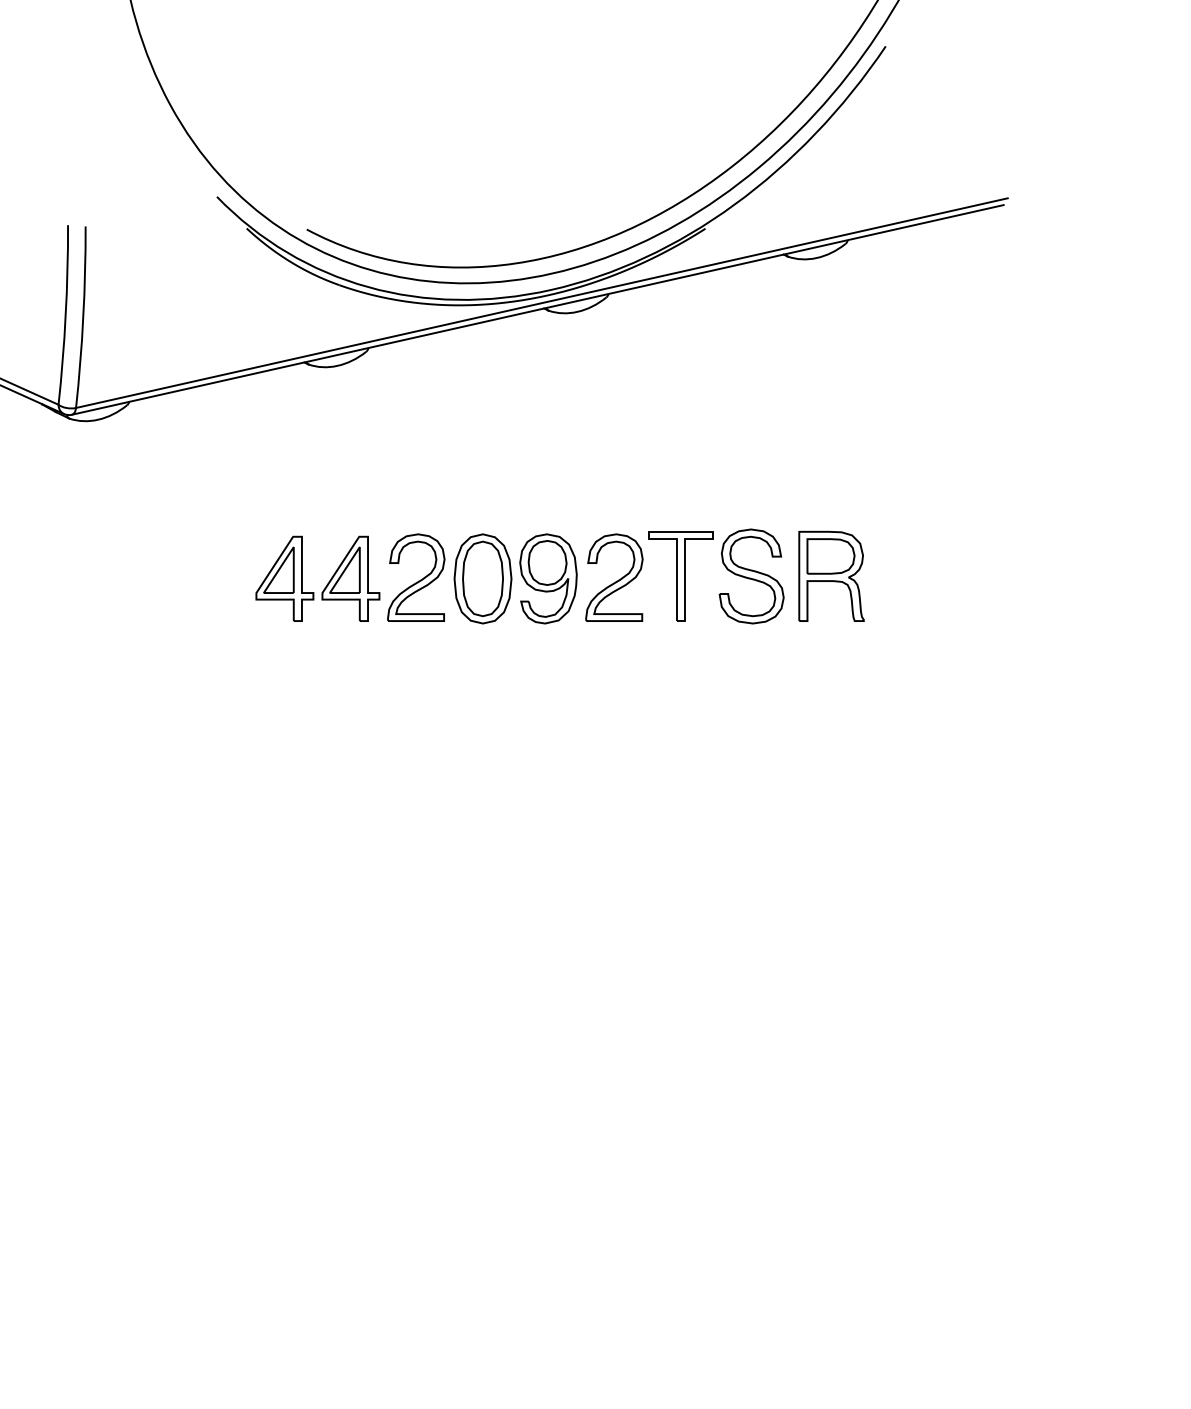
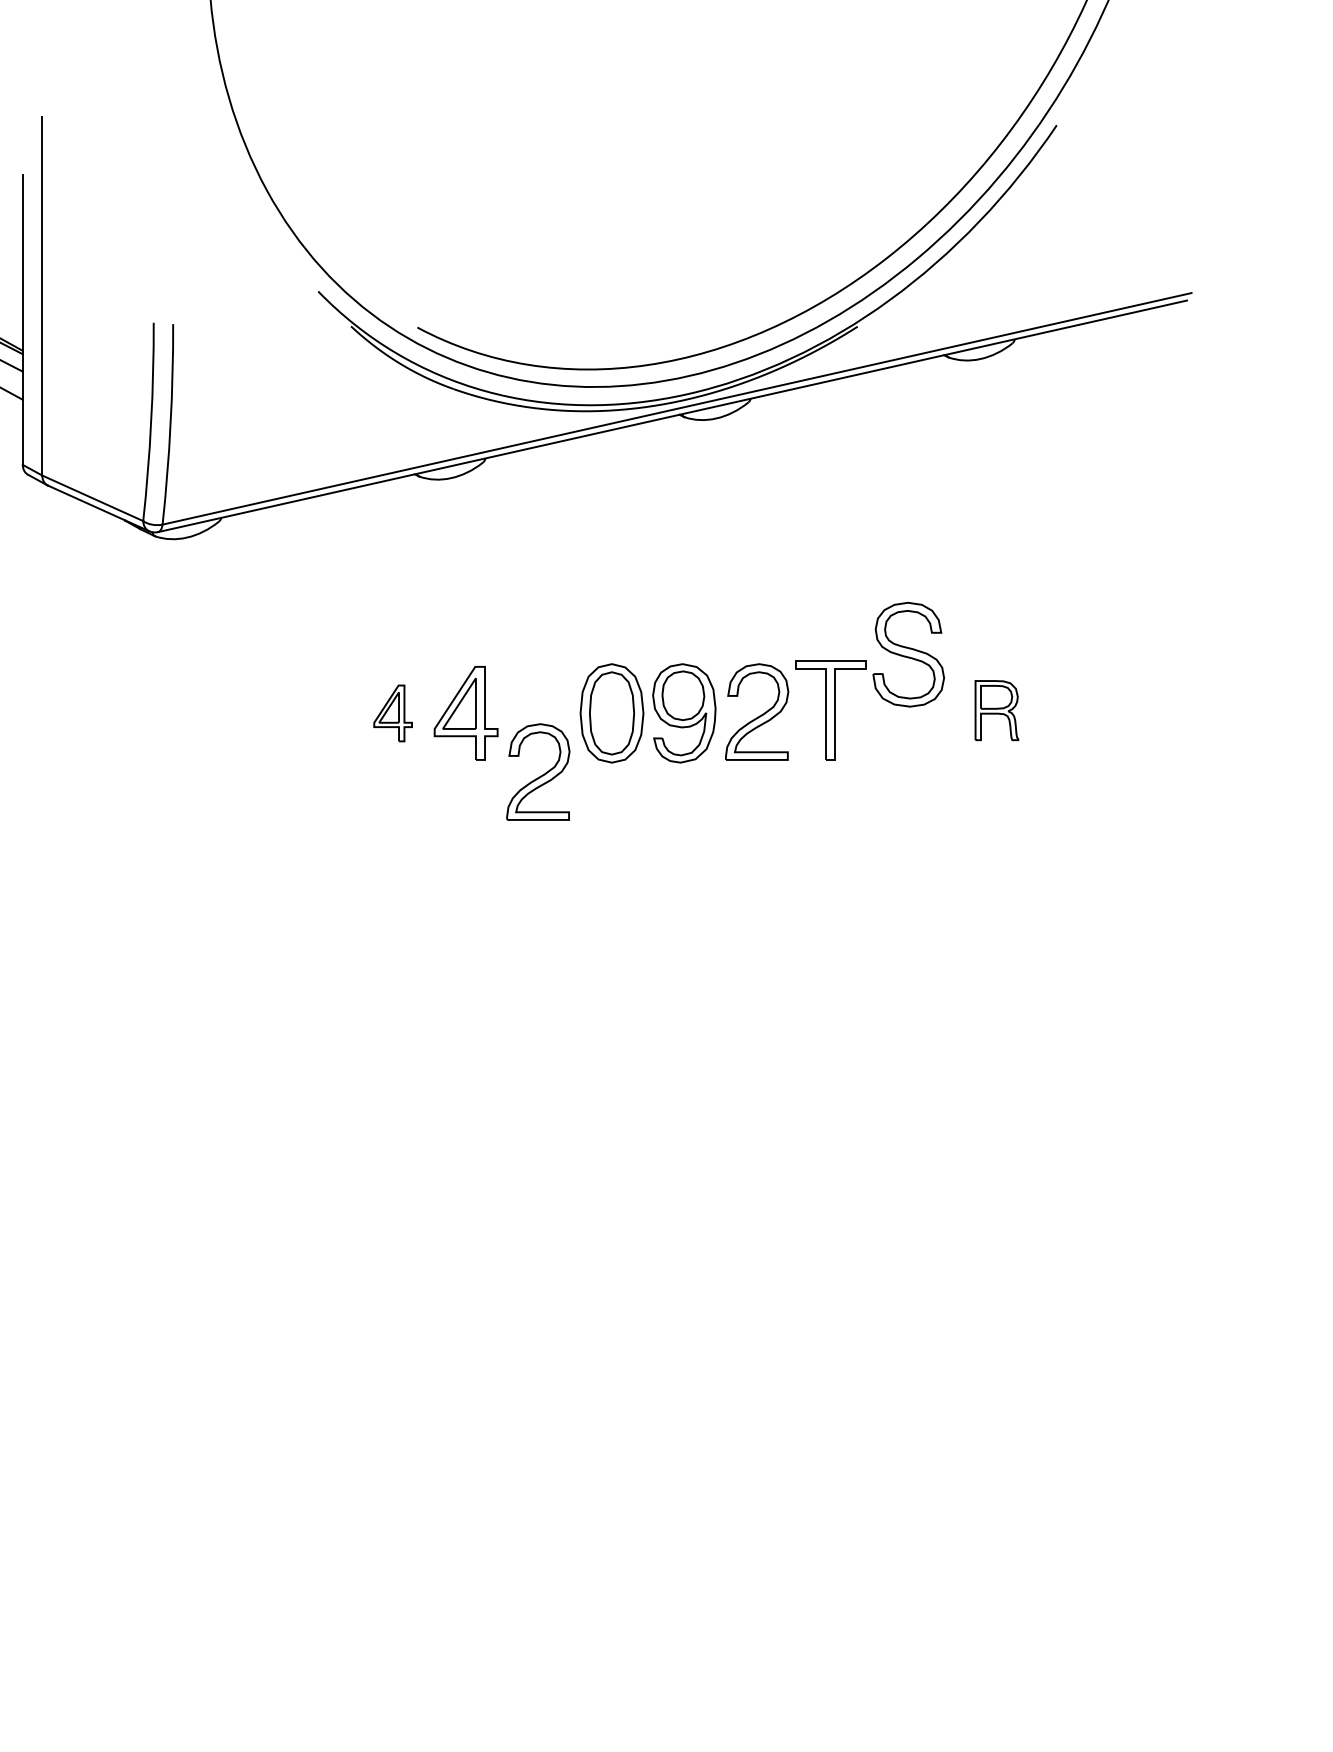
part: (751, 576) -> (908, 654), moved
part: (831, 576) -> (996, 710), size x0.6
part: (416, 577) -> (538, 771), moved
part: (284, 579) -> (392, 713), size x0.6

